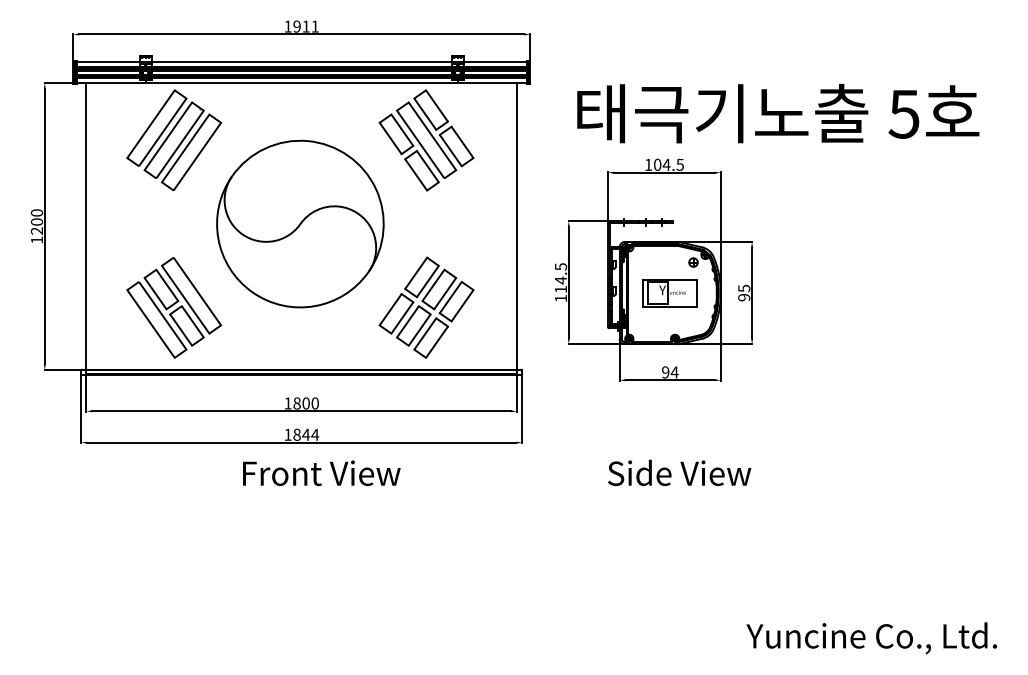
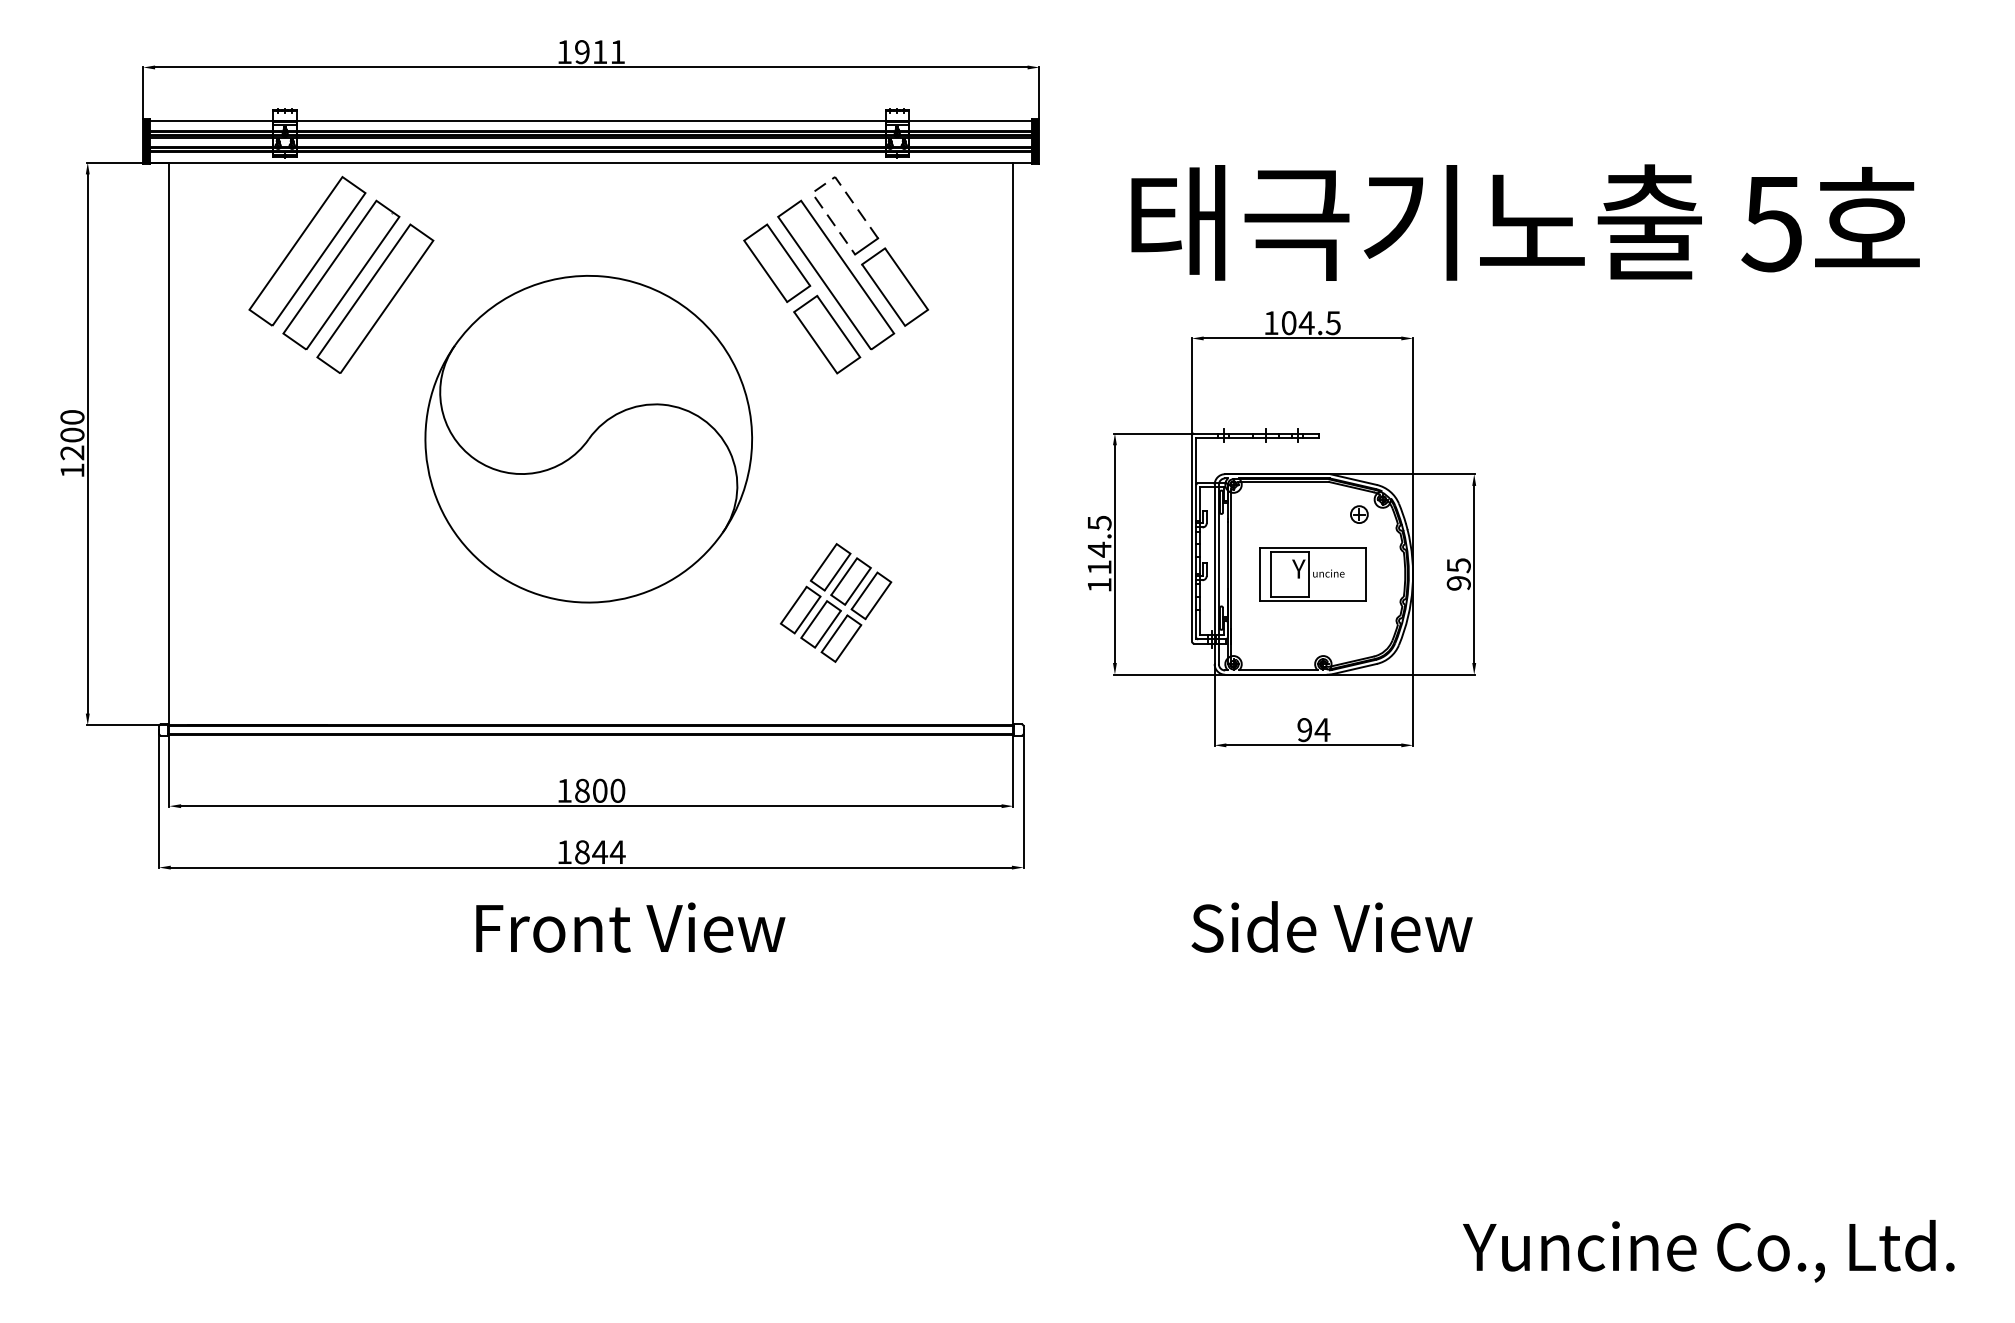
line: (419, 94) -> (822, 185), solid -> dashed
part: (174, 307) -> (341, 602), removed
part: (426, 307) -> (835, 602), size x0.6

